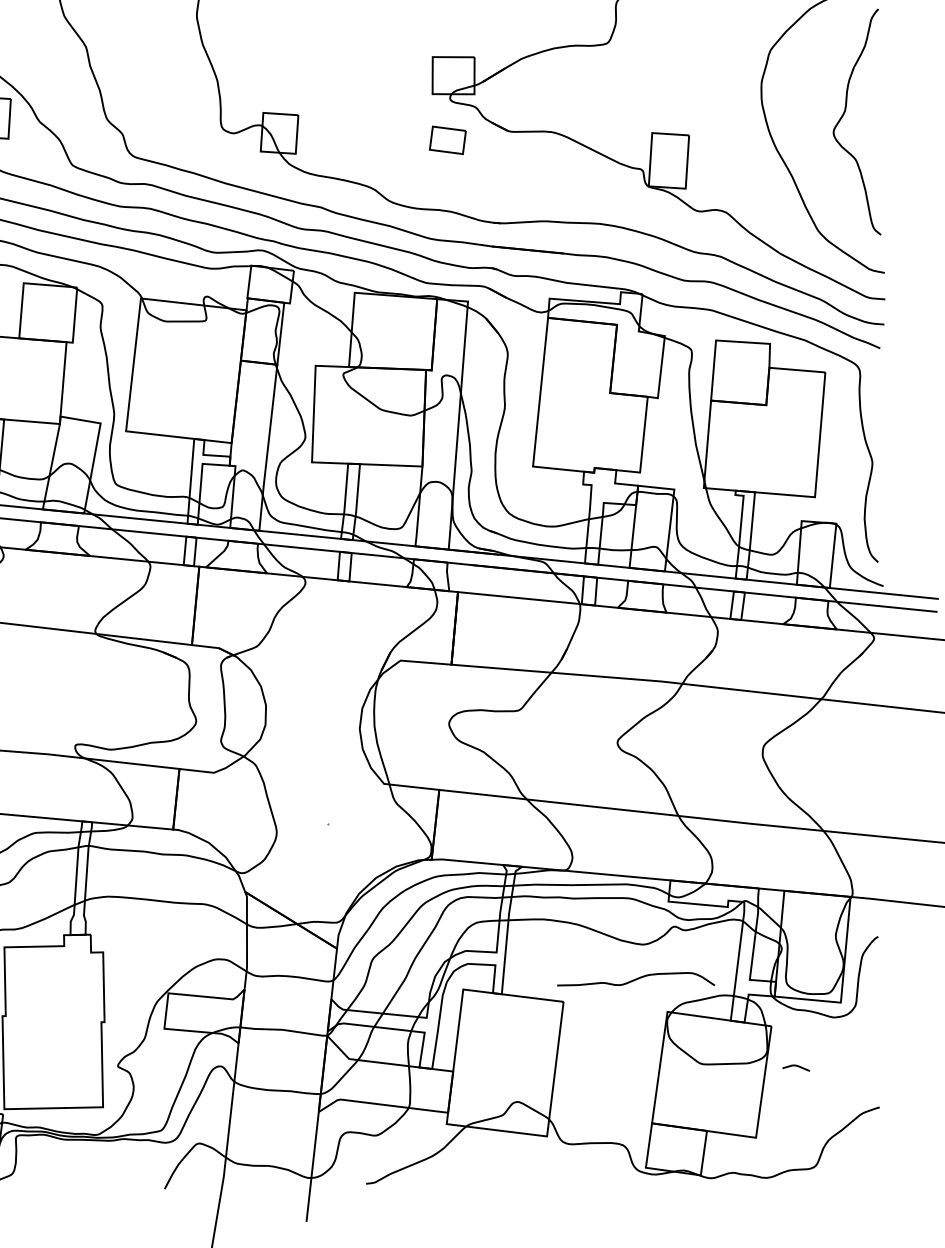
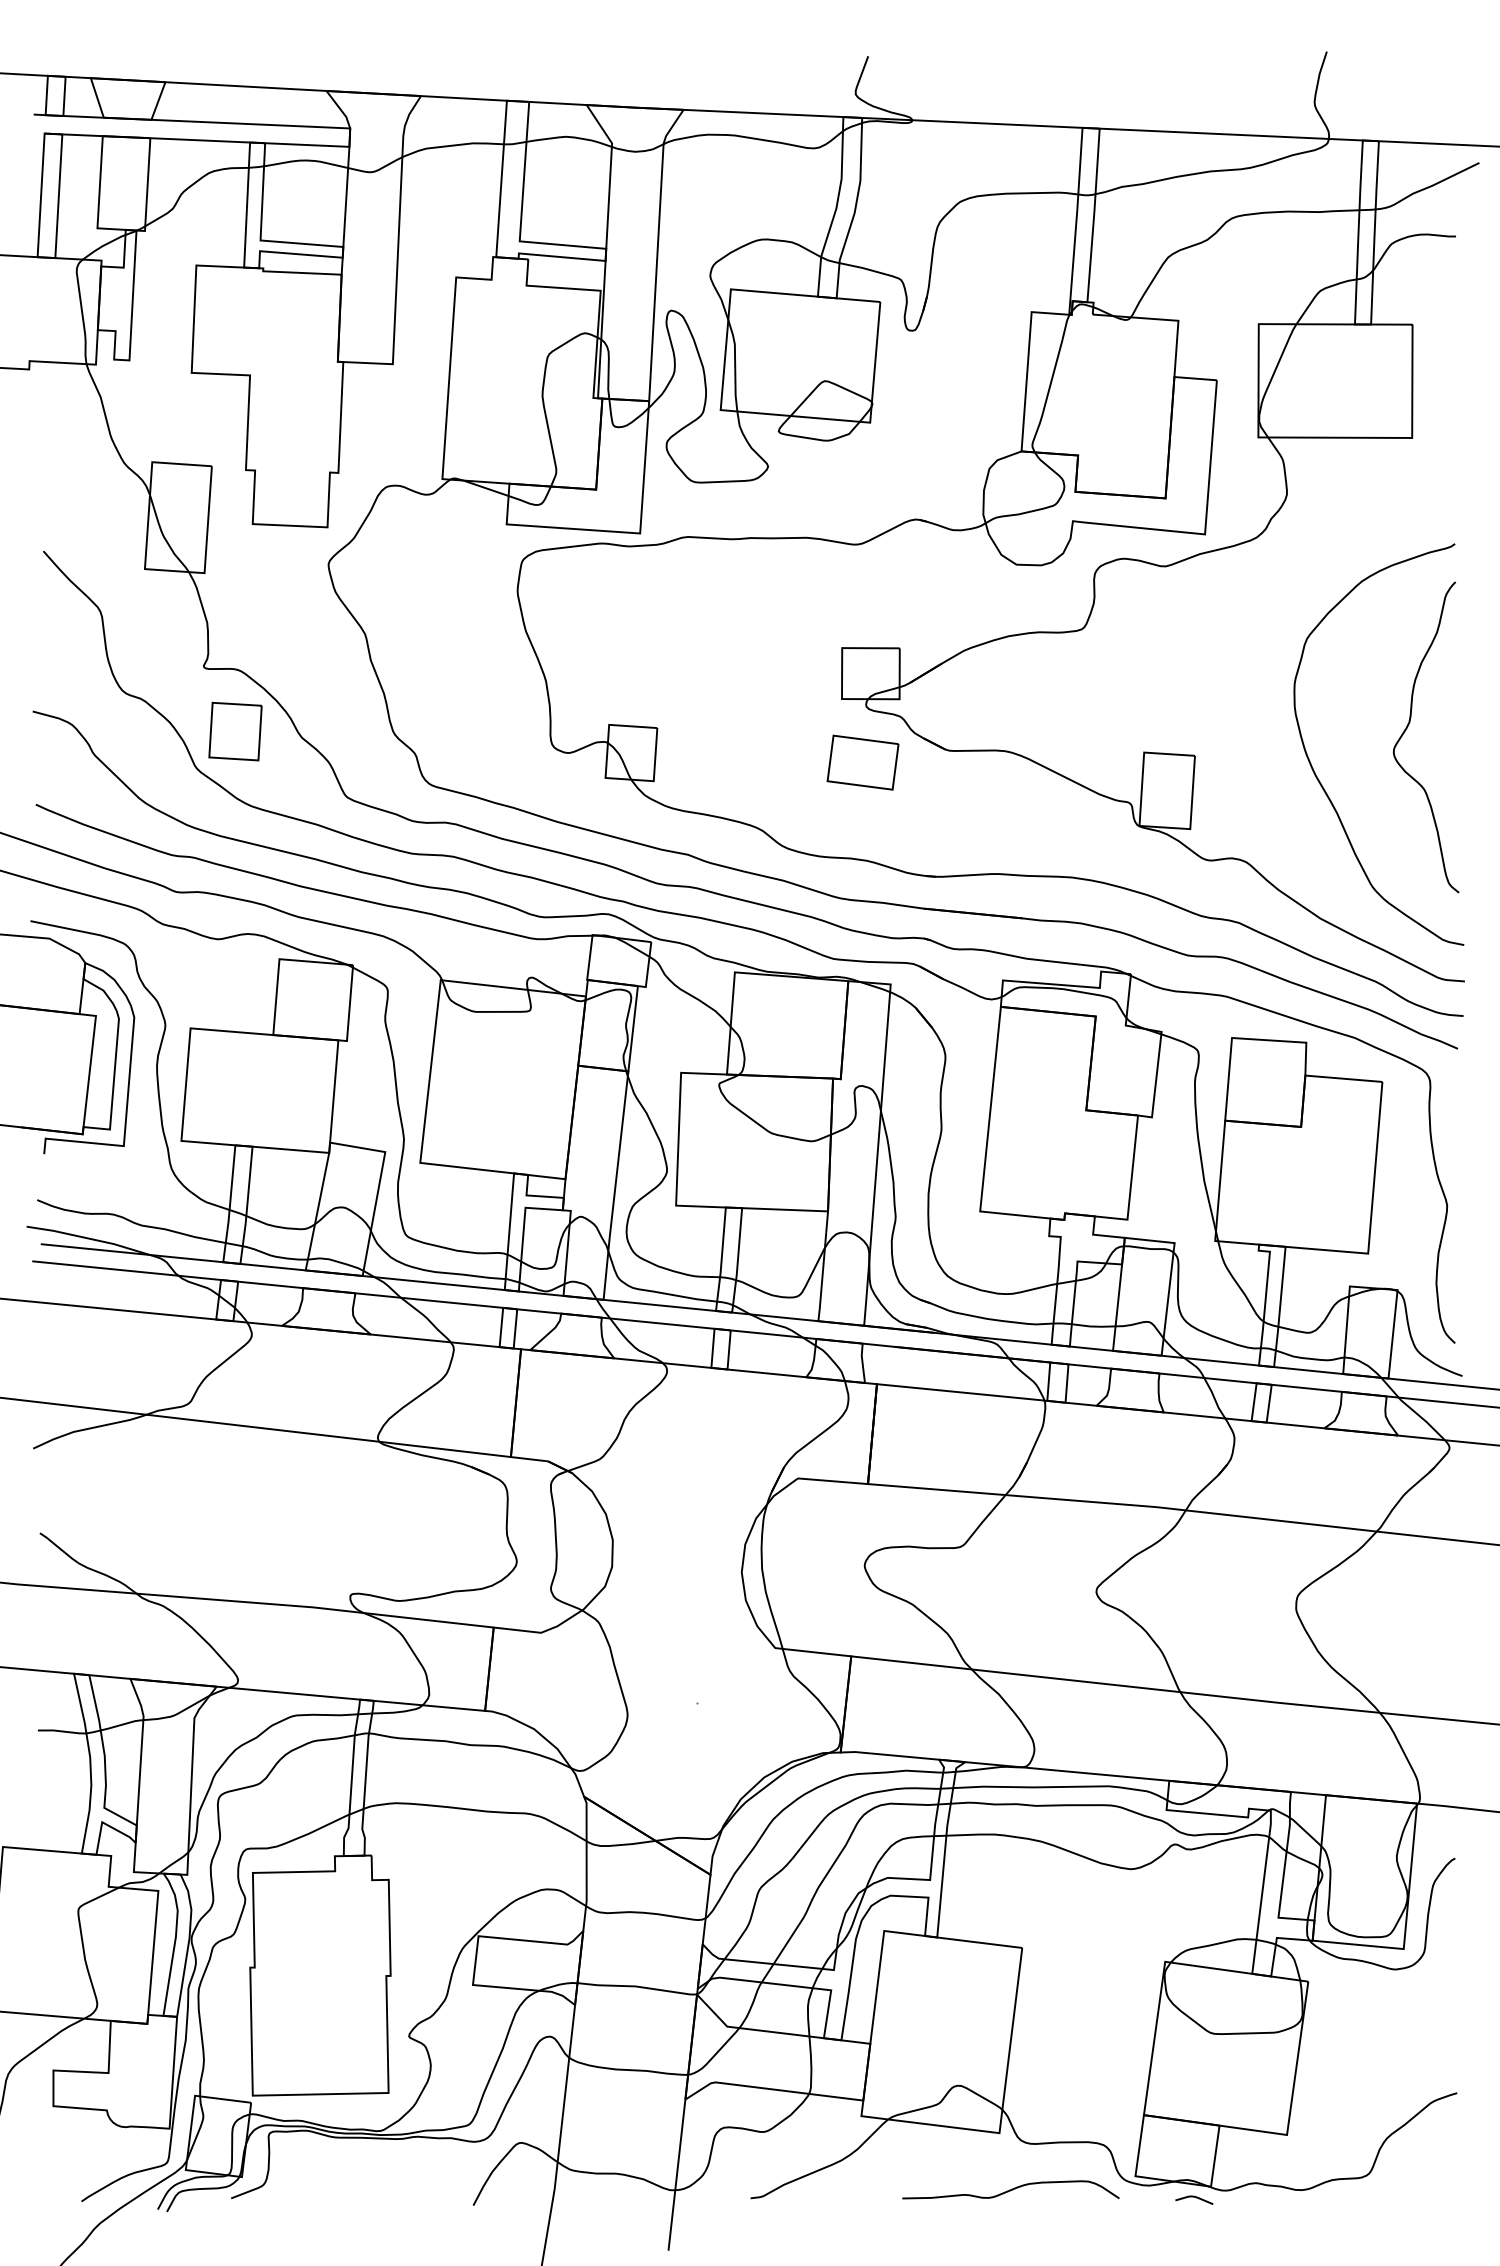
part: (447, 140) -> (862, 762), size x1.43
curve: (635, 978) -> (1010, 2189), moved
curve: (796, 1066) -> (1194, 2197), moved

